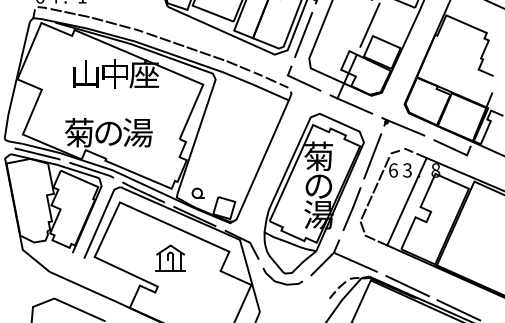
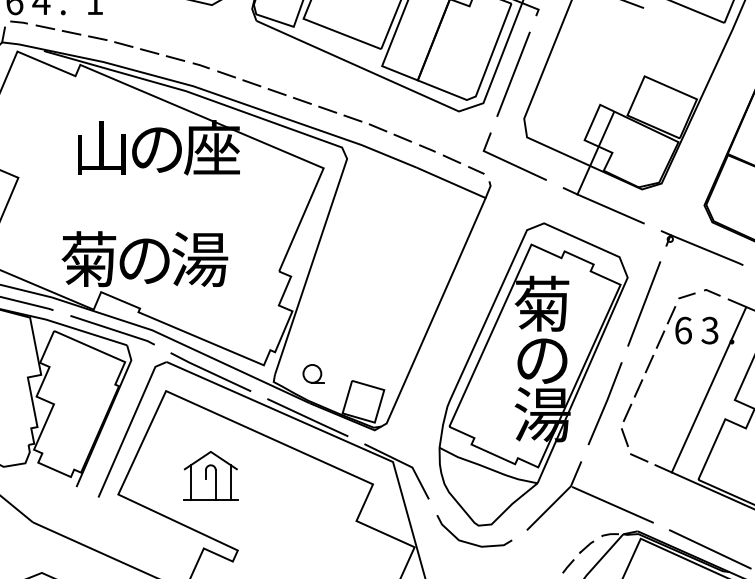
line: (369, 24) -> (638, 54), removed
text: (115, 73) -> (157, 147), 中 -> の
part: (170, 257) -> (210, 474), moved

